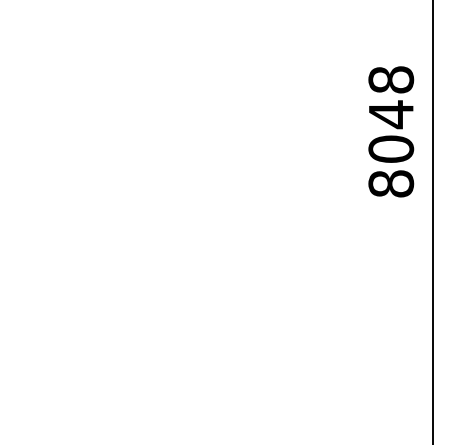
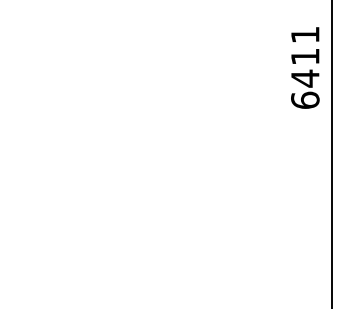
text: (391, 131) -> (305, 67), 8048 -> 6411

